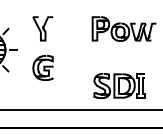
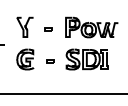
part: (71, 31) -> (48, 29), added
part: (73, 70) -> (50, 61), added
part: (119, 85) -> (87, 59), moved

